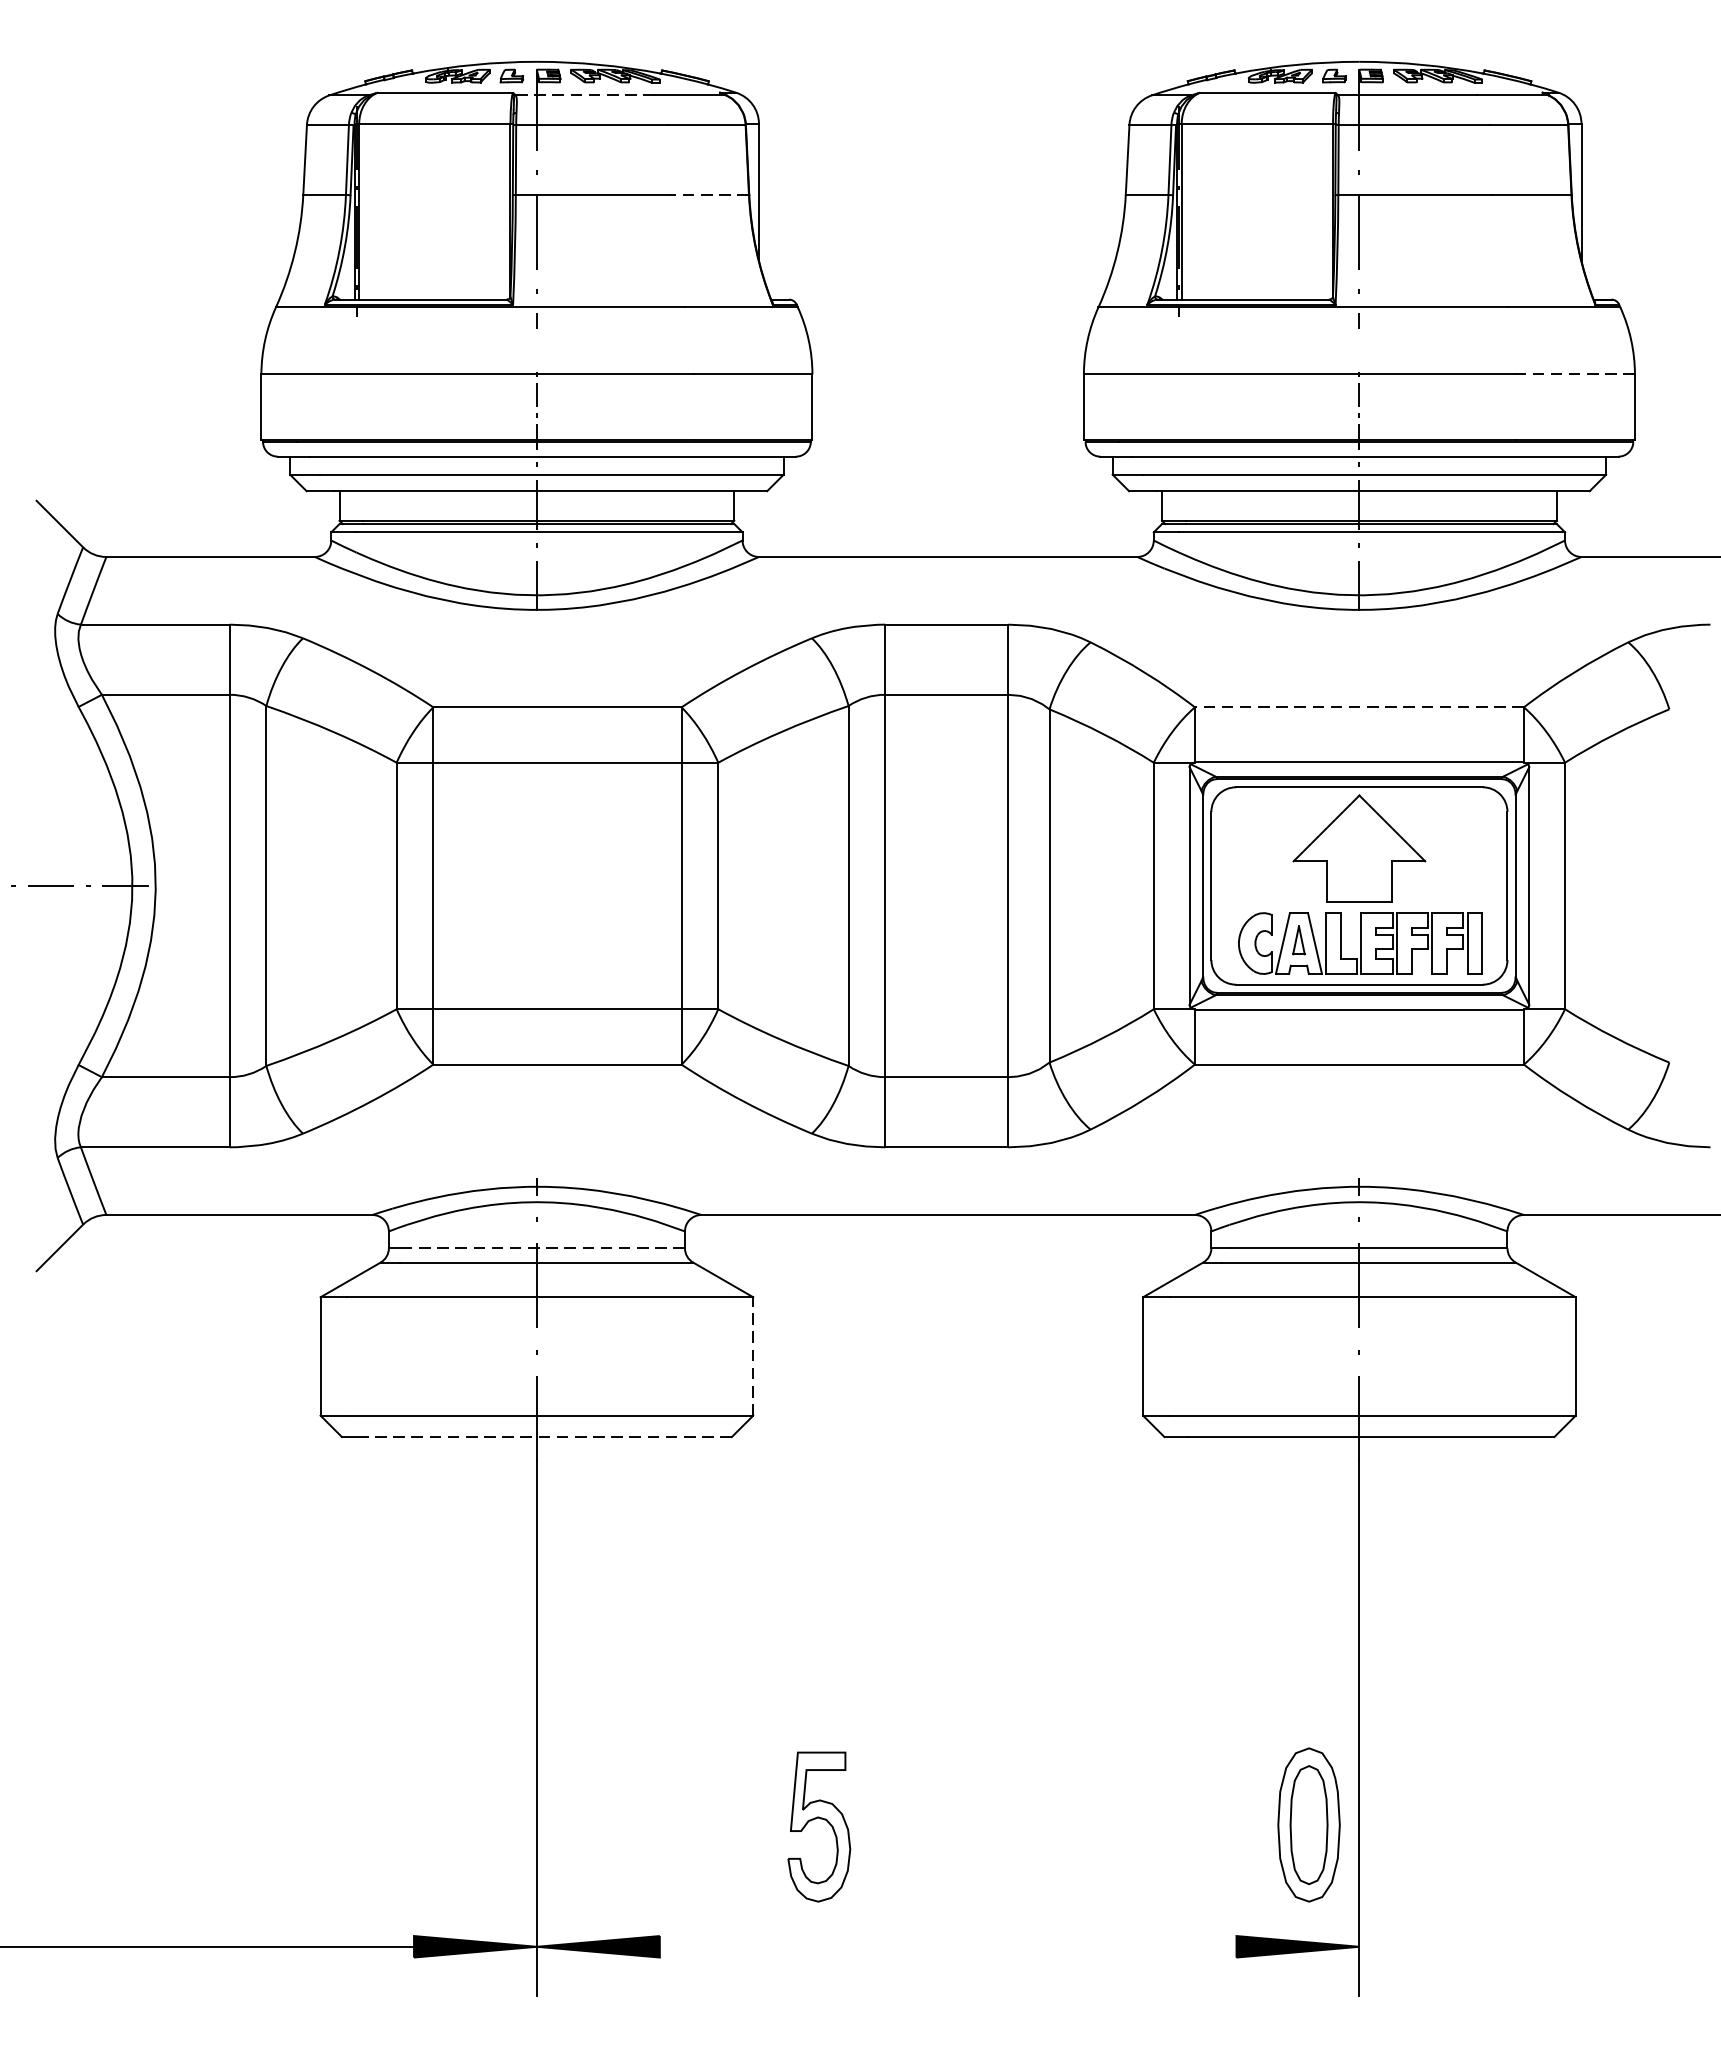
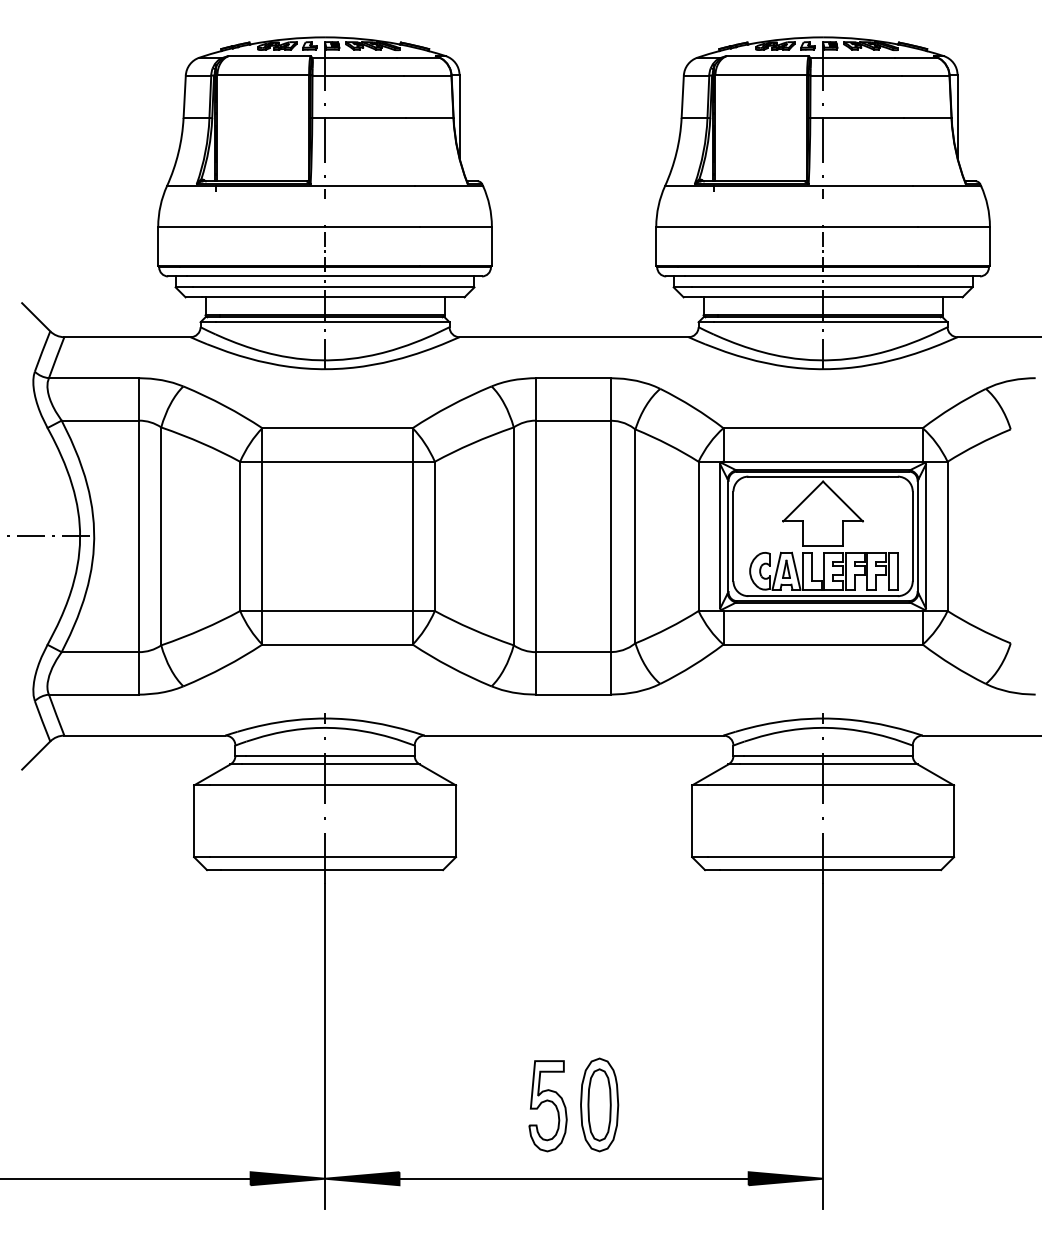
line: (583, 95) -> (353, 57), dashed -> solid
line: (709, 195) -> (429, 118), dashed -> solid
line: (1574, 374) -> (953, 226), dashed -> solid
line: (1360, 707) -> (823, 428), dashed -> solid
line: (545, 1247) -> (330, 755), dashed -> solid
line: (753, 1356) -> (456, 821), dashed -> solid
line: (549, 1437) -> (332, 870), dashed -> solid
part: (1308, 1824) -> (599, 1104), moved
part: (818, 1827) -> (547, 1106), moved
line: (947, 1946) -> (573, 1178), added

